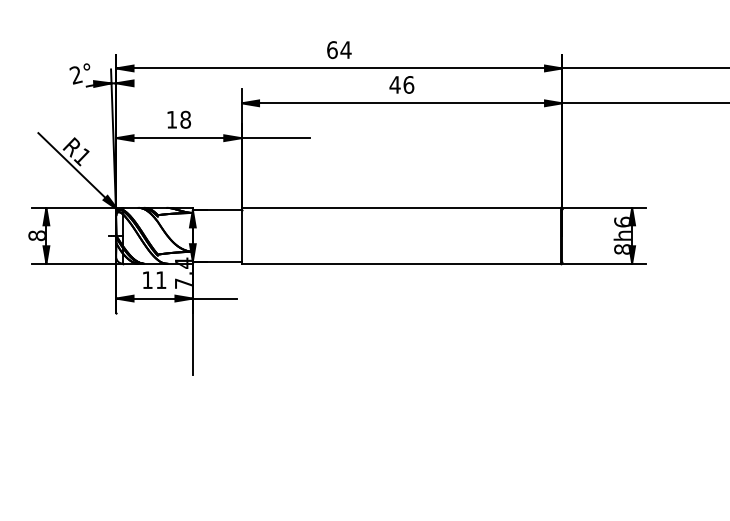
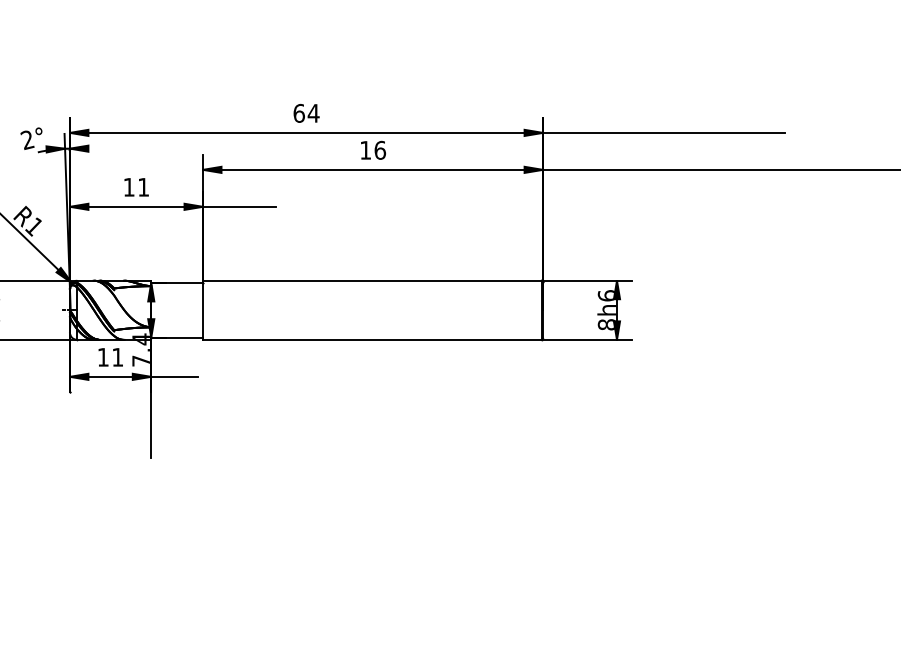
text: (394, 85) -> (365, 150), 46 -> 16
text: (185, 119) -> (143, 186), 18 -> 11

